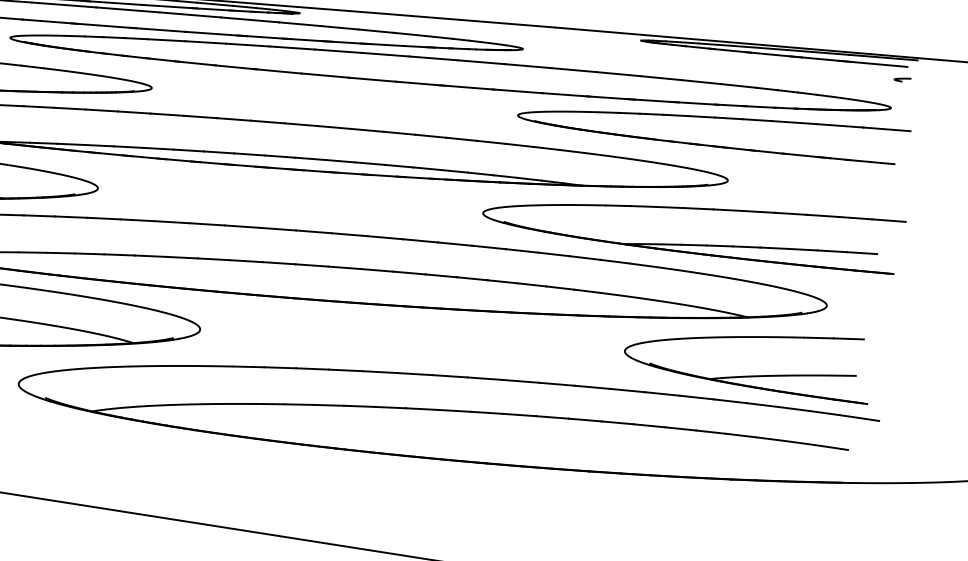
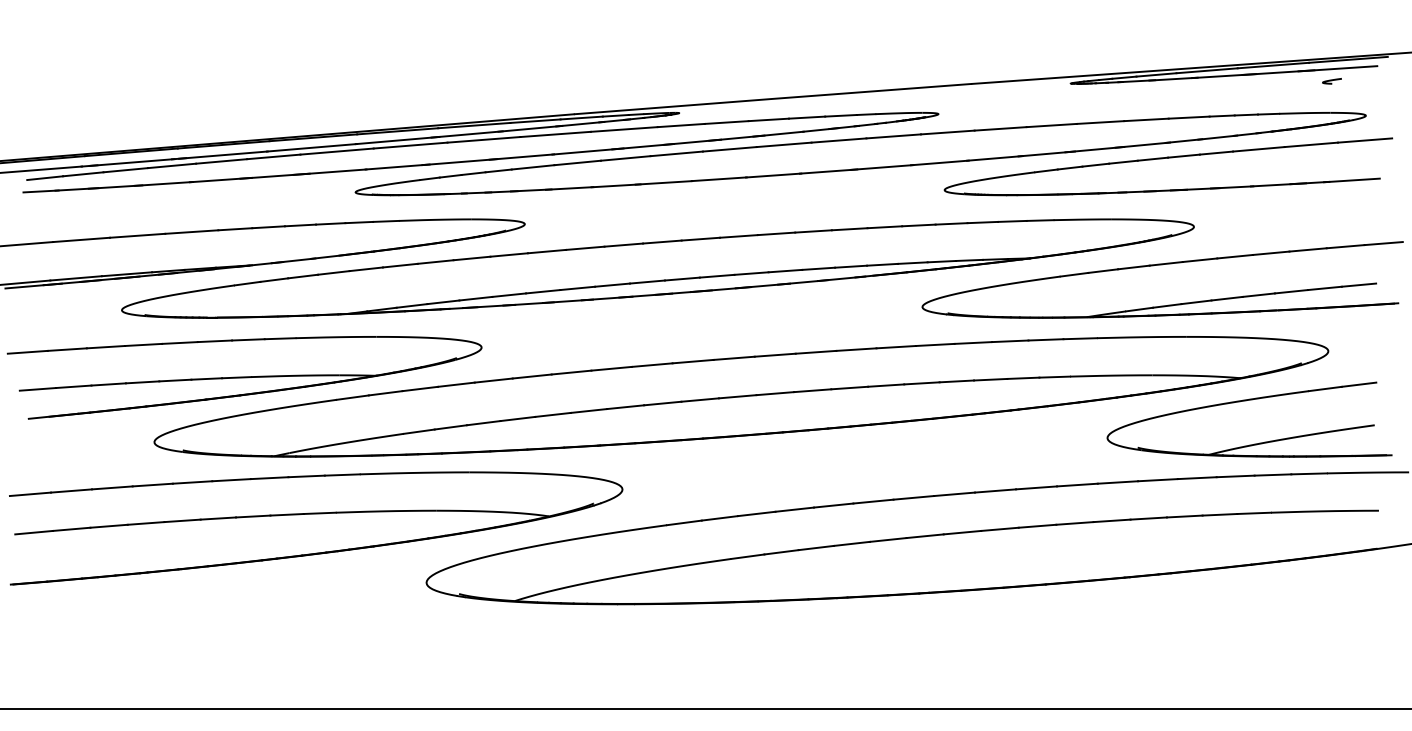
curve: (902, 79) -> (1331, 81), moved

